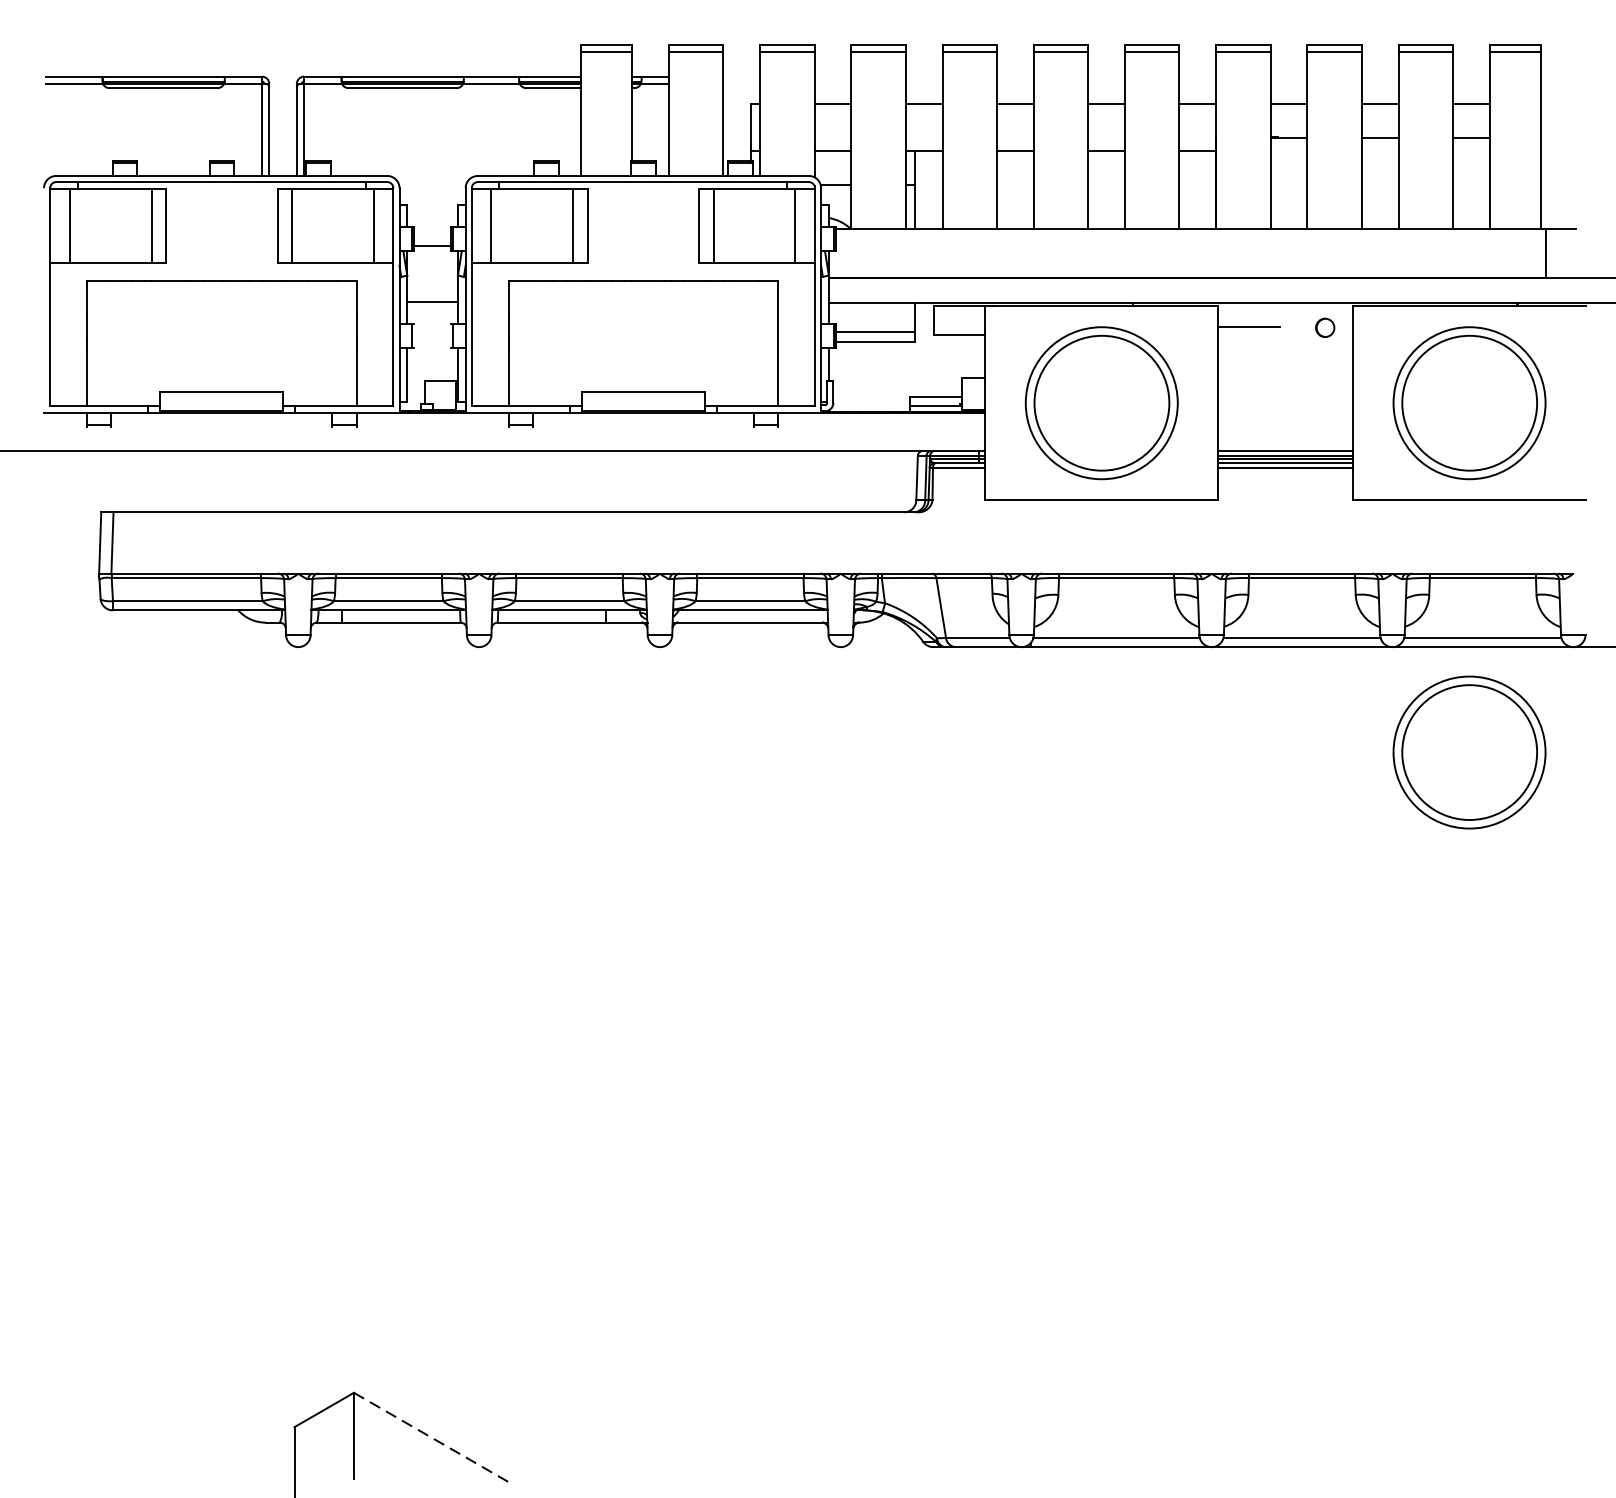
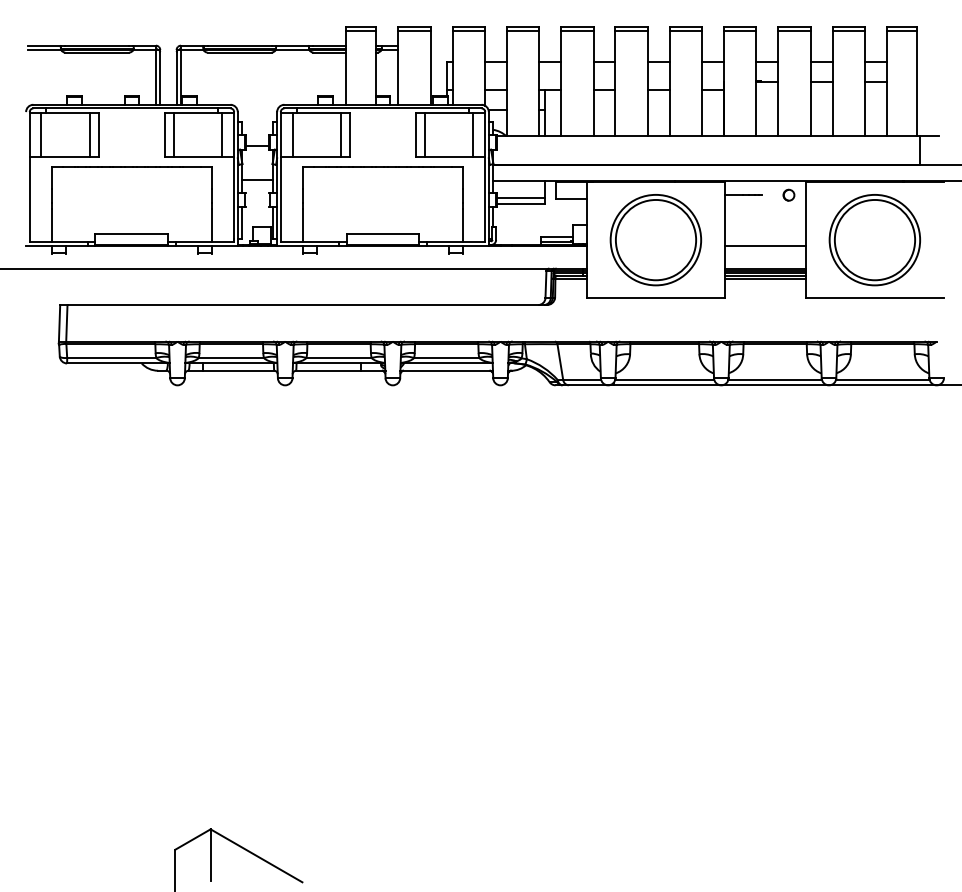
line: (1285, 412) -> (765, 245), added
part: (1468, 753) -> (874, 448), removed
line: (430, 1436) -> (256, 855), dashed -> solid

